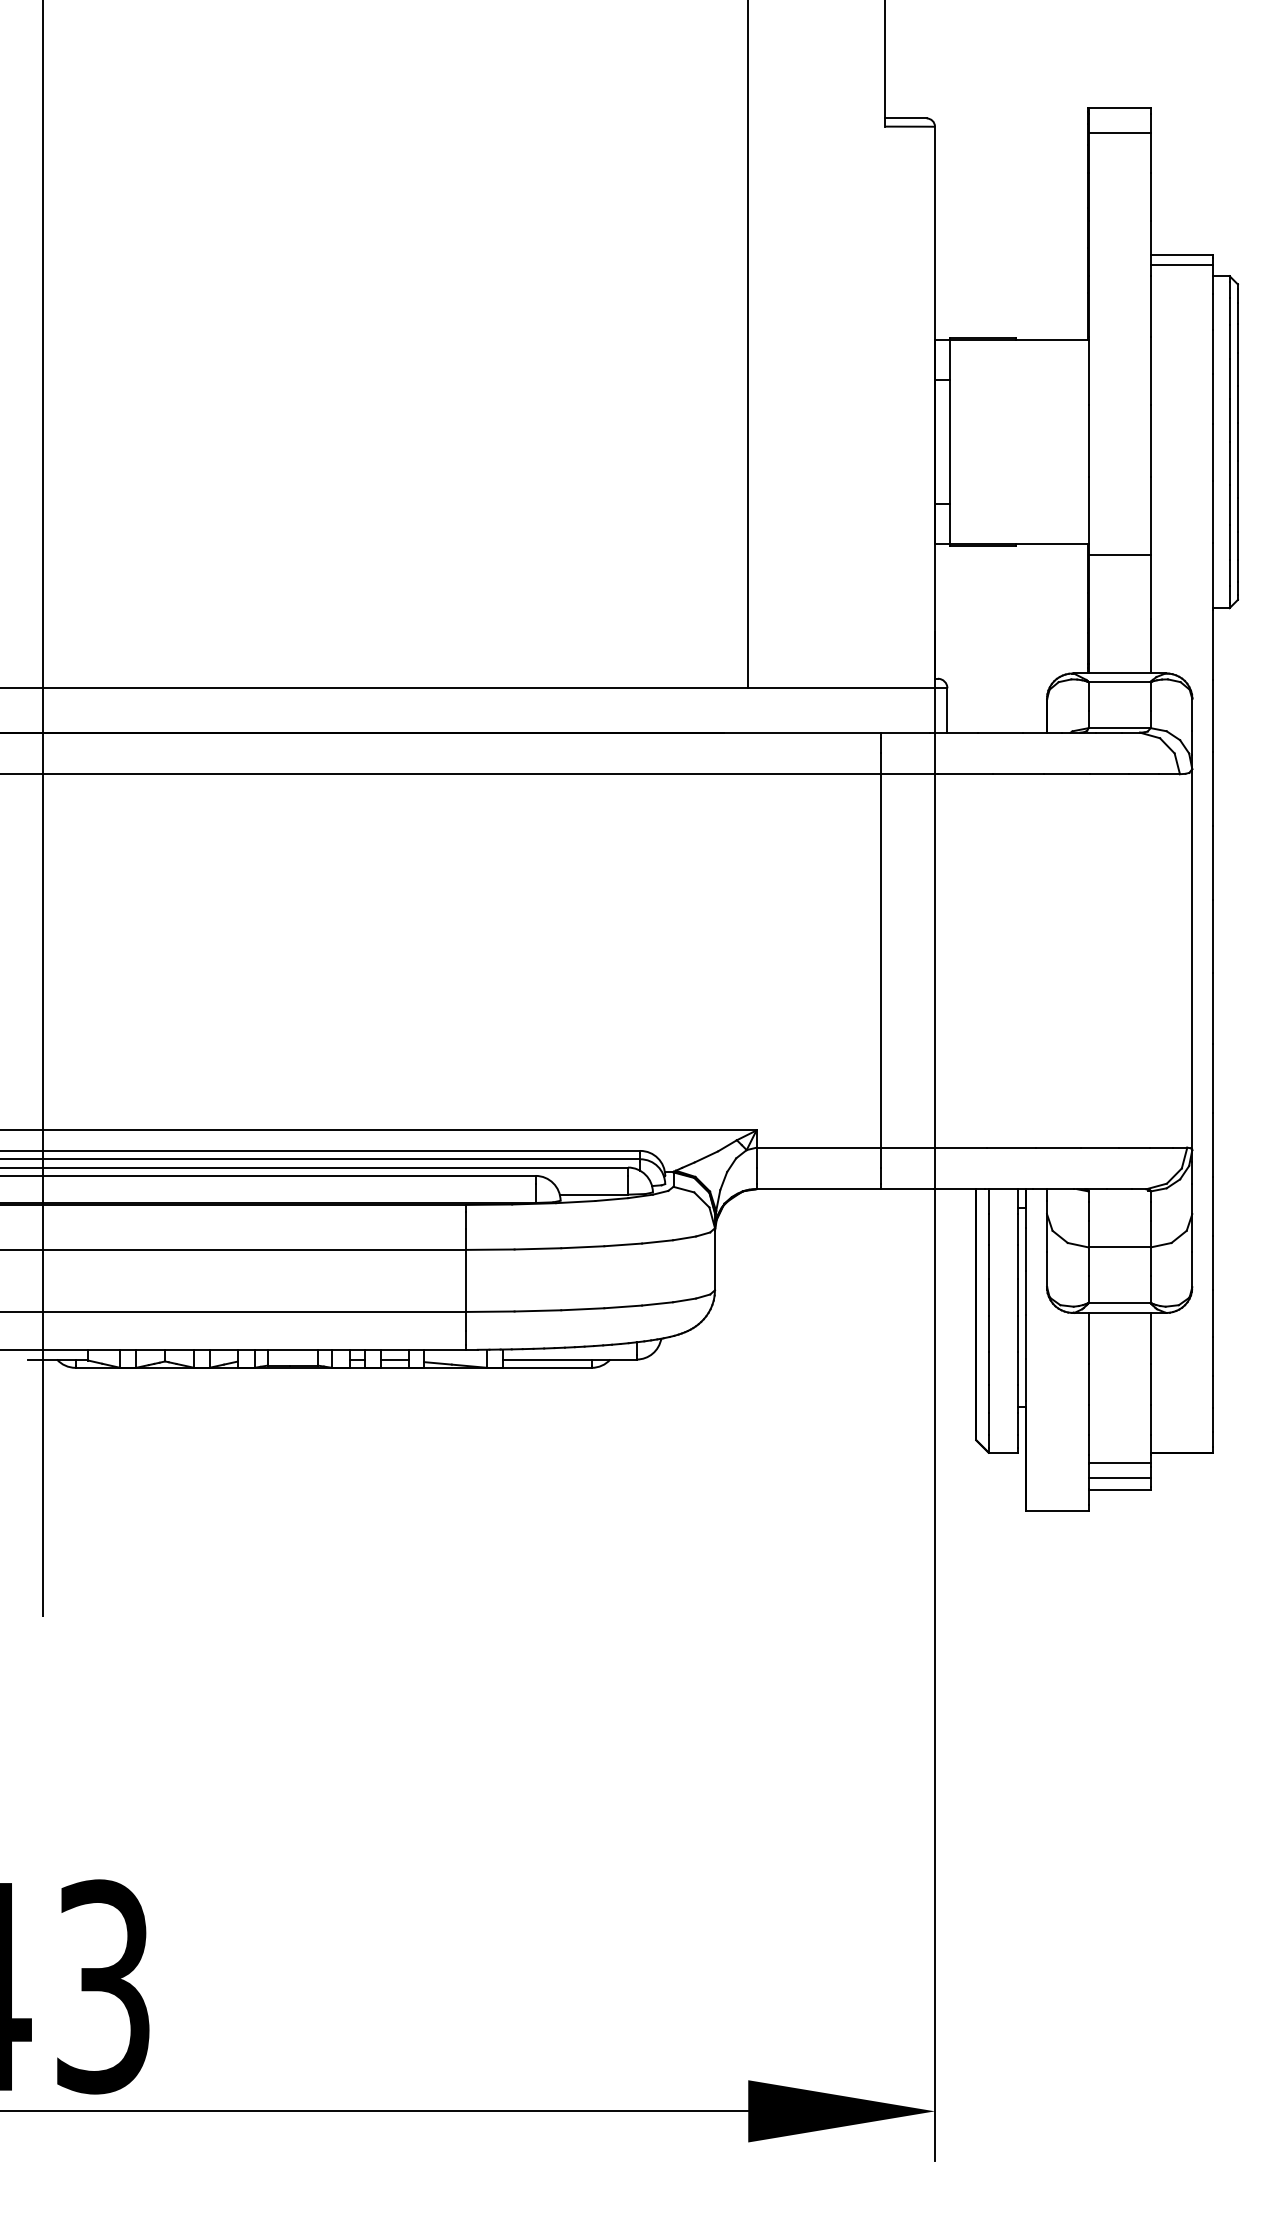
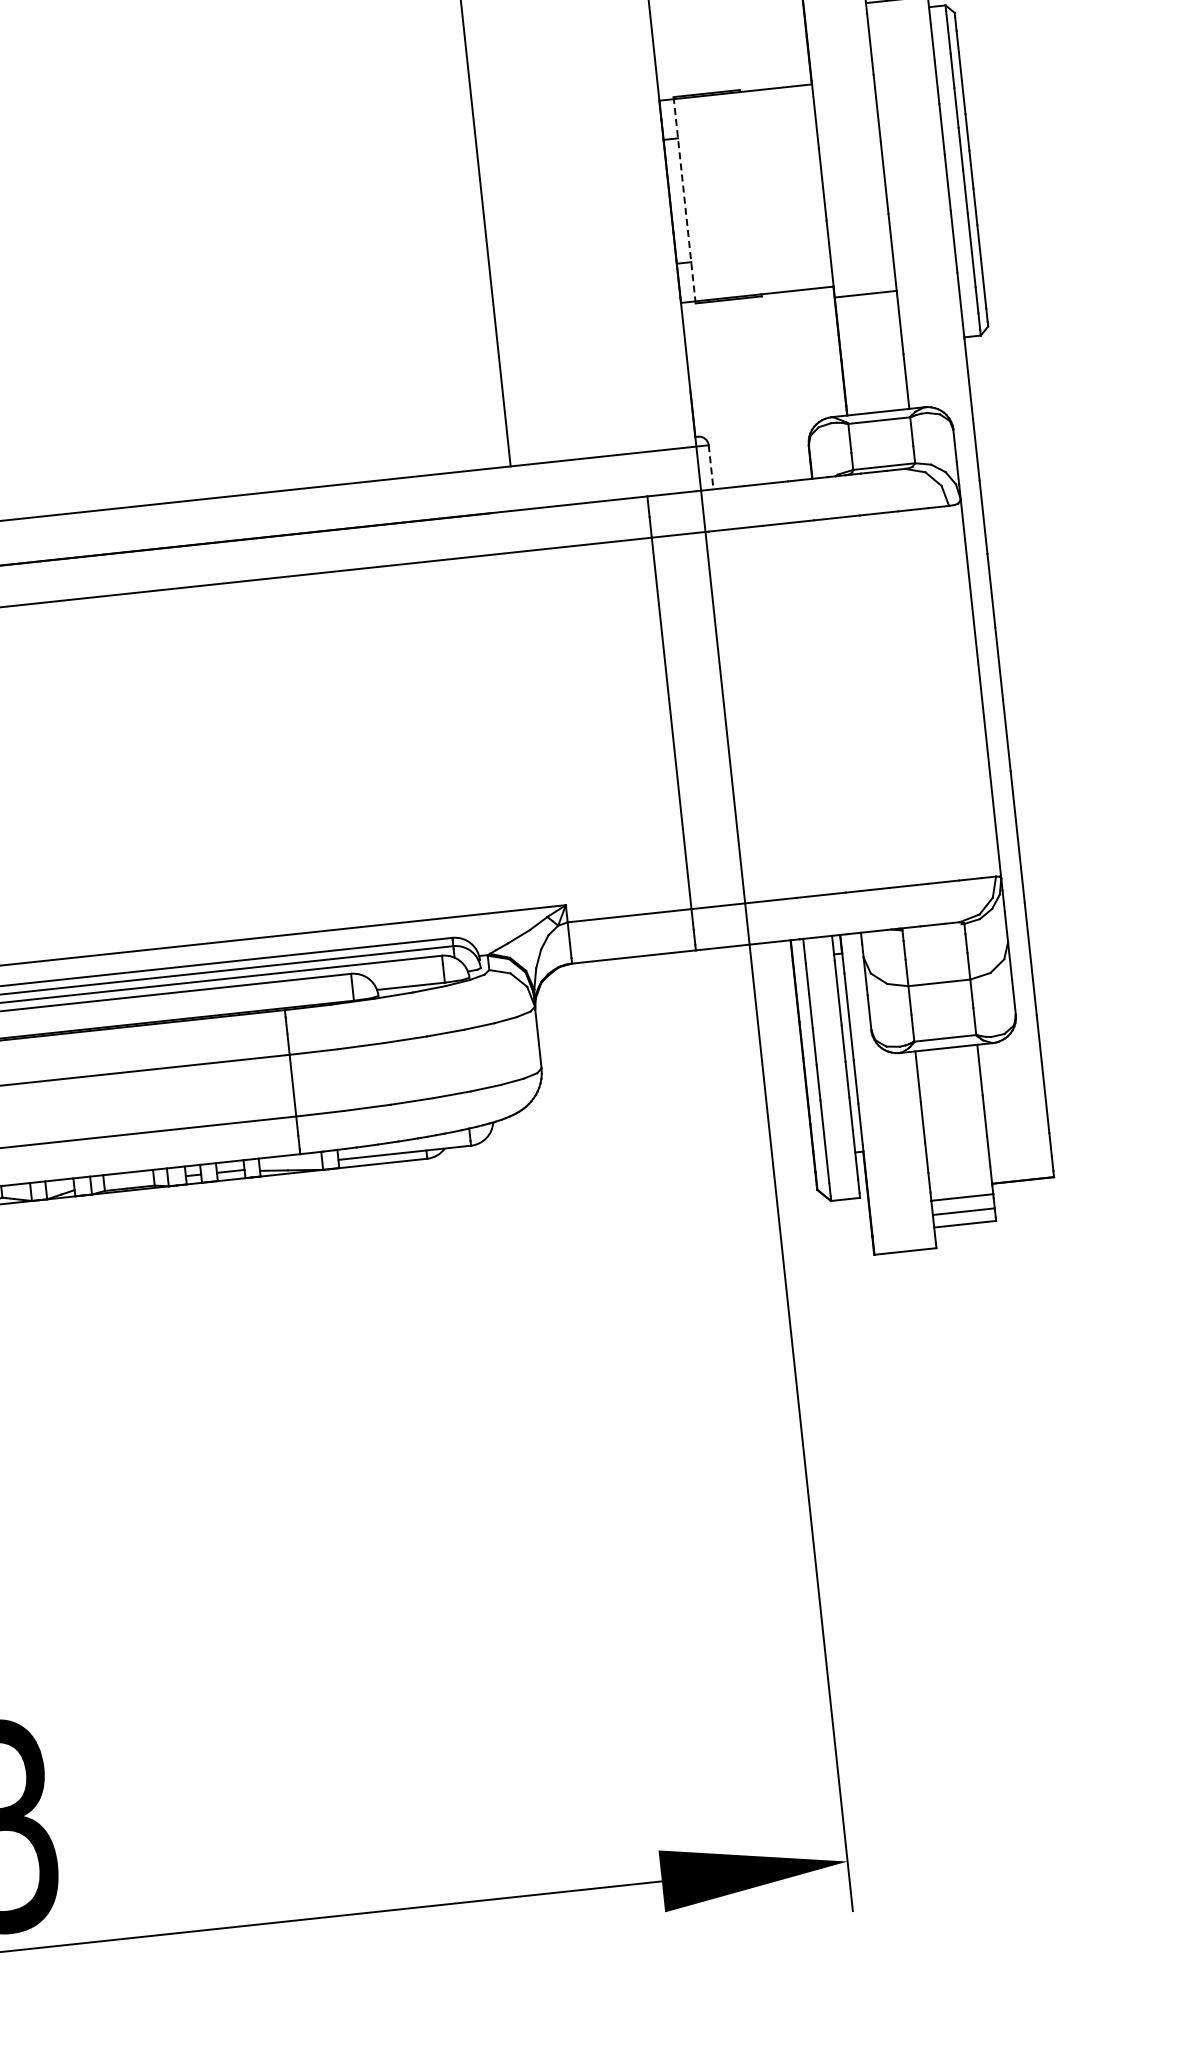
line: (949, 442) -> (684, 200), solid -> dashed
line: (947, 711) -> (711, 468), solid -> dashed

